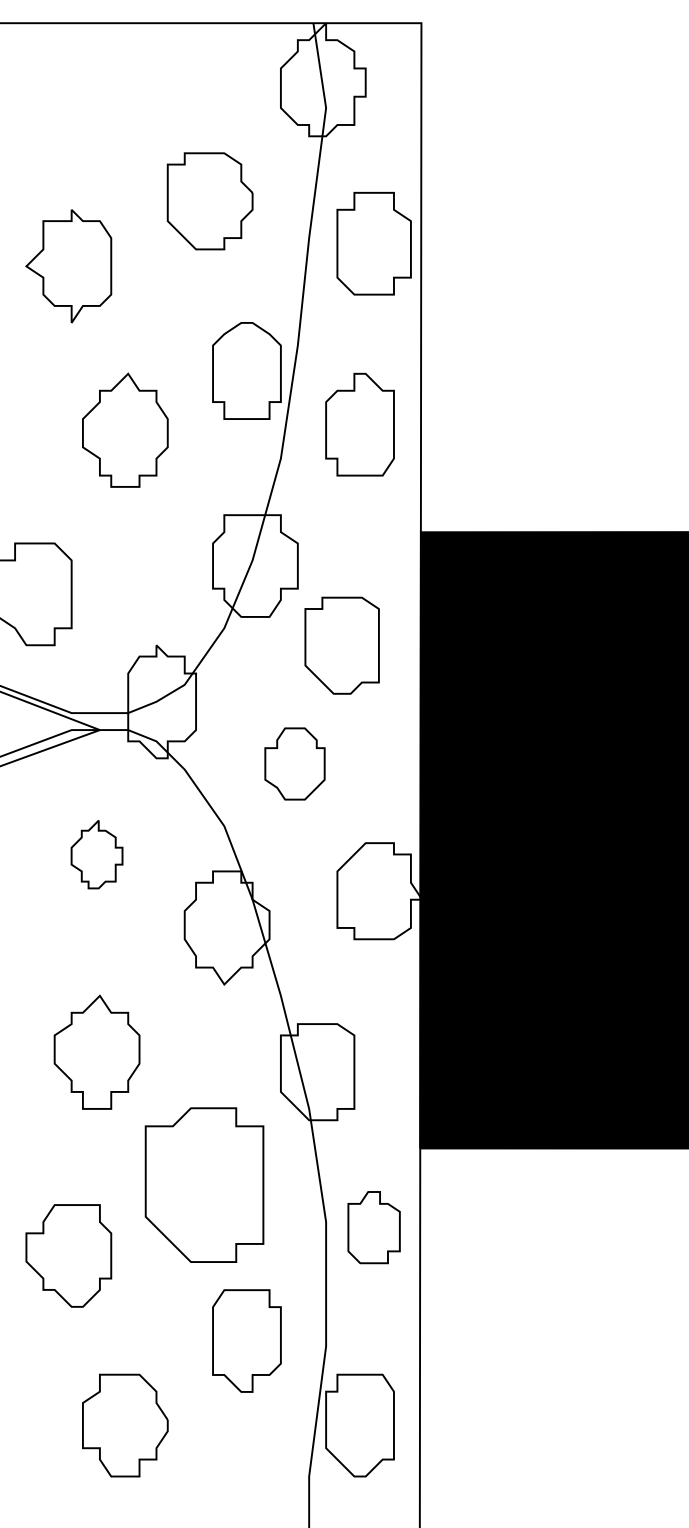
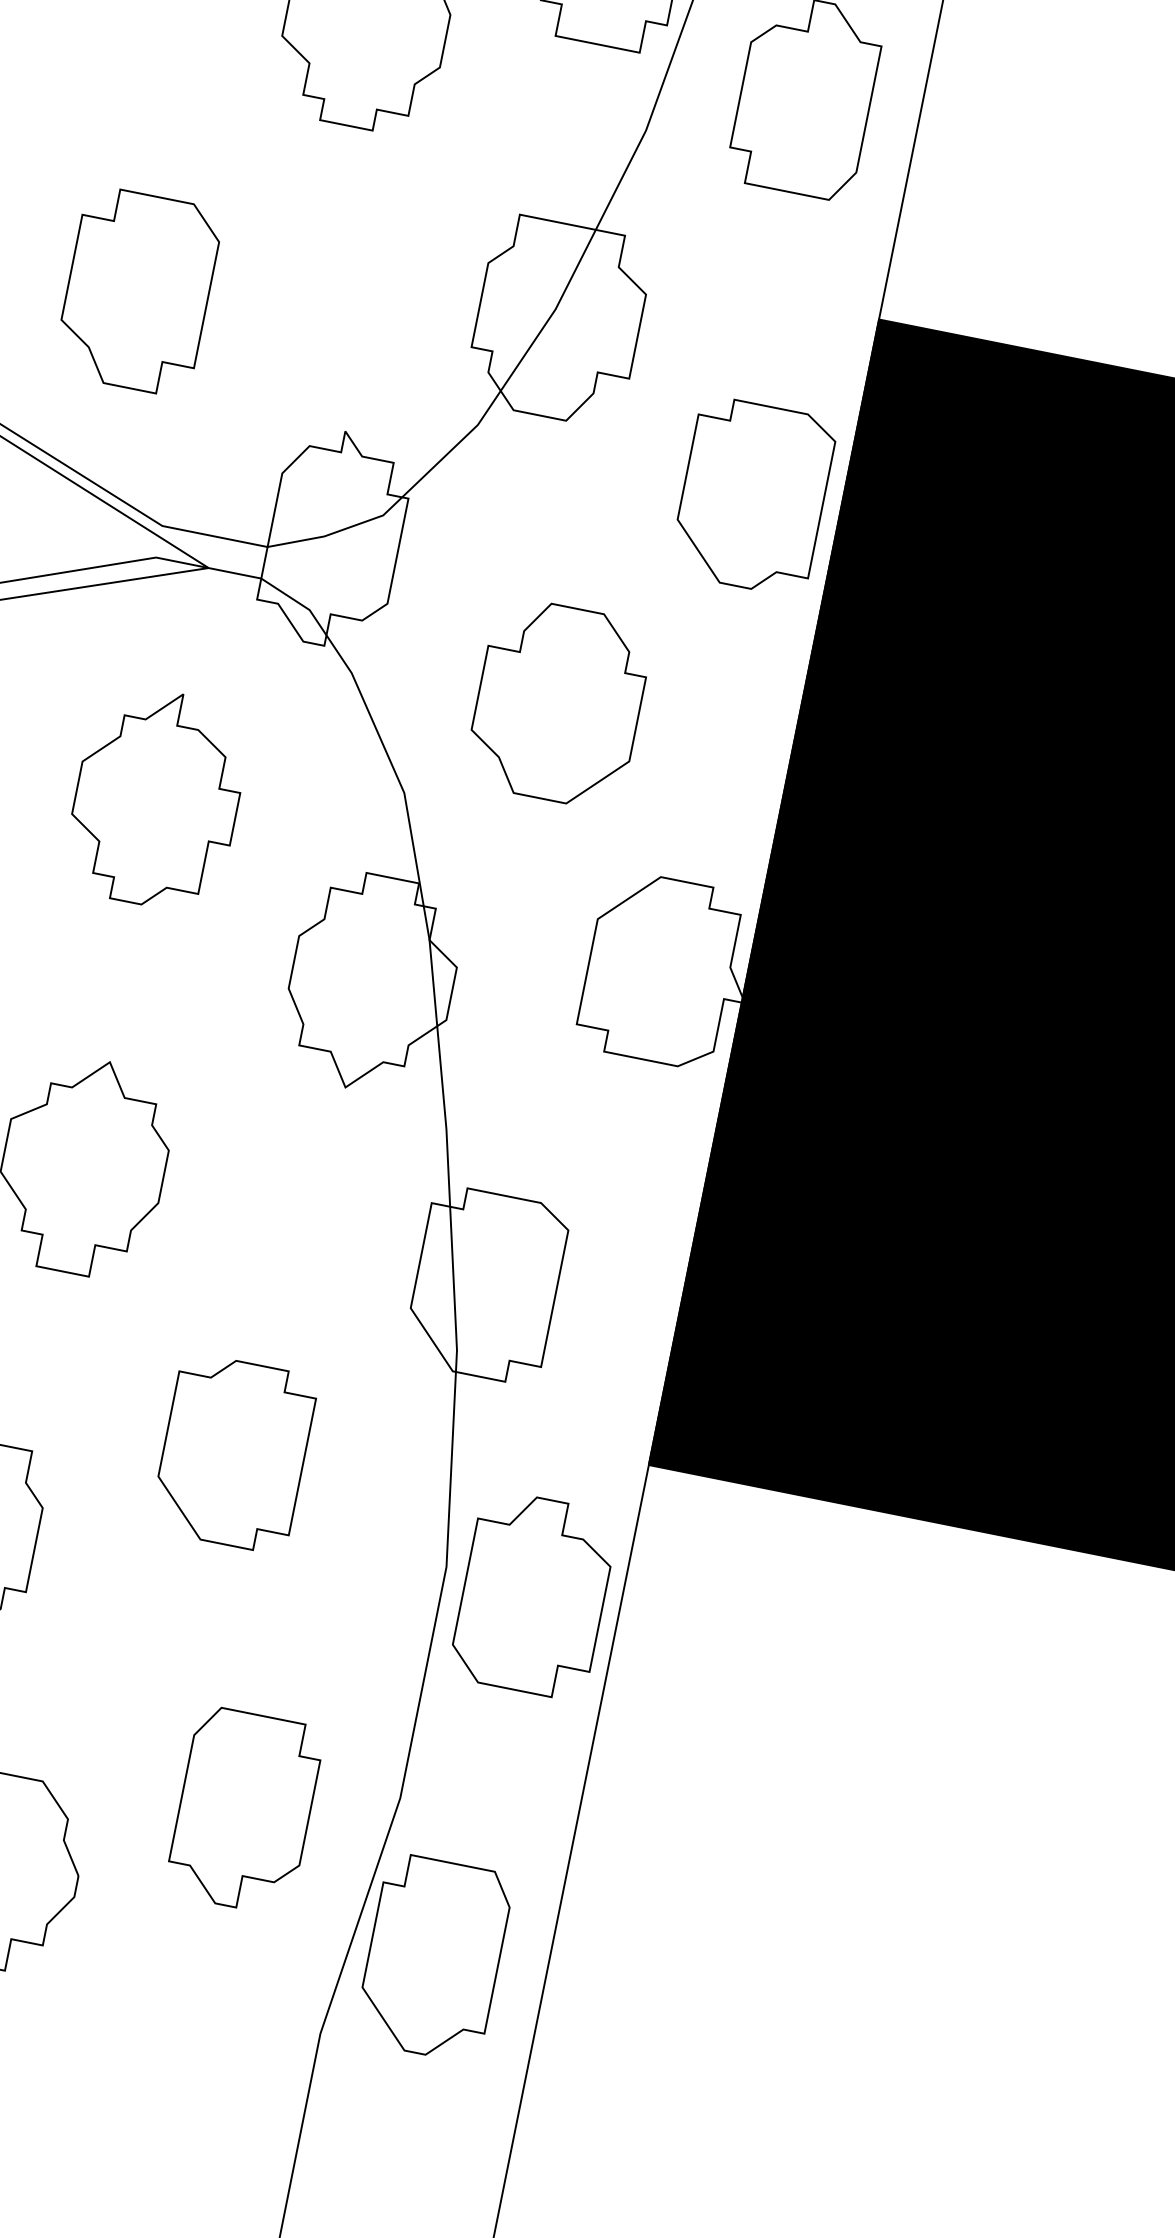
part: (341, 645) -> (752, 495), moved
part: (294, 763) -> (558, 702), size x1.43
part: (96, 854) -> (156, 798), size x1.67
part: (204, 1185) -> (233, 1453), size x0.62
part: (373, 1227) -> (532, 1594), size x1.43
part: (246, 1340) -> (244, 1809), moved

